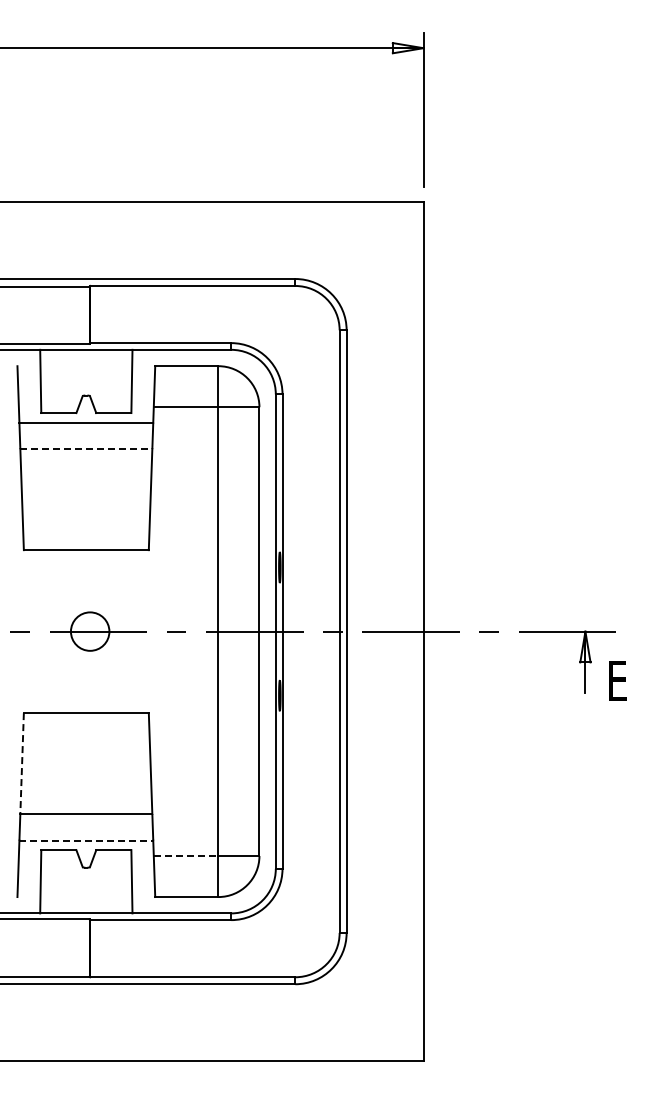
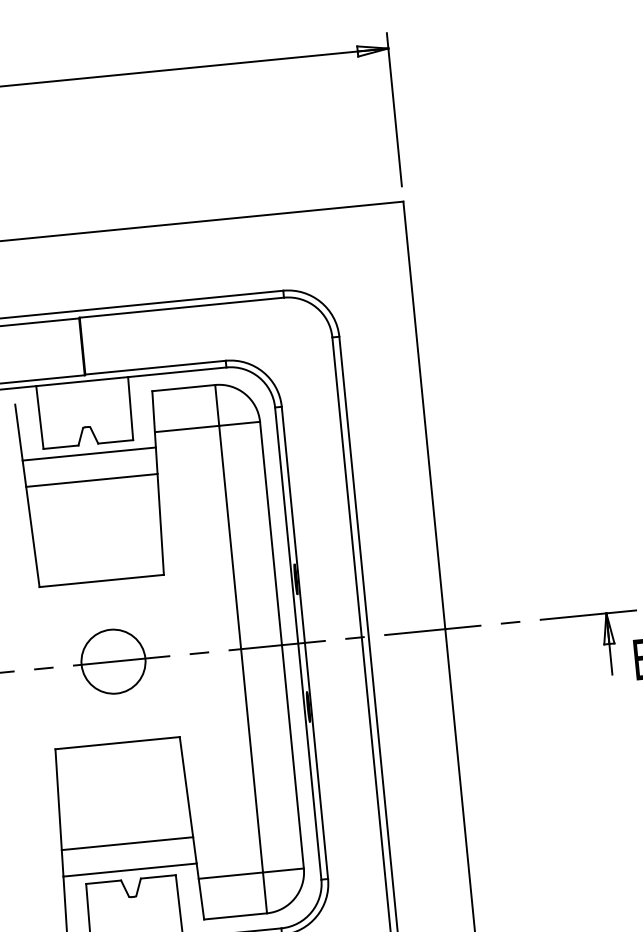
line: (86, 449) -> (92, 480), dashed -> solid
circle: (90, 631) -> (113, 661), size x1.67
line: (22, 763) -> (59, 799), dashed -> solid
line: (86, 840) -> (130, 869), dashed -> solid
line: (186, 856) -> (231, 876), dashed -> solid

